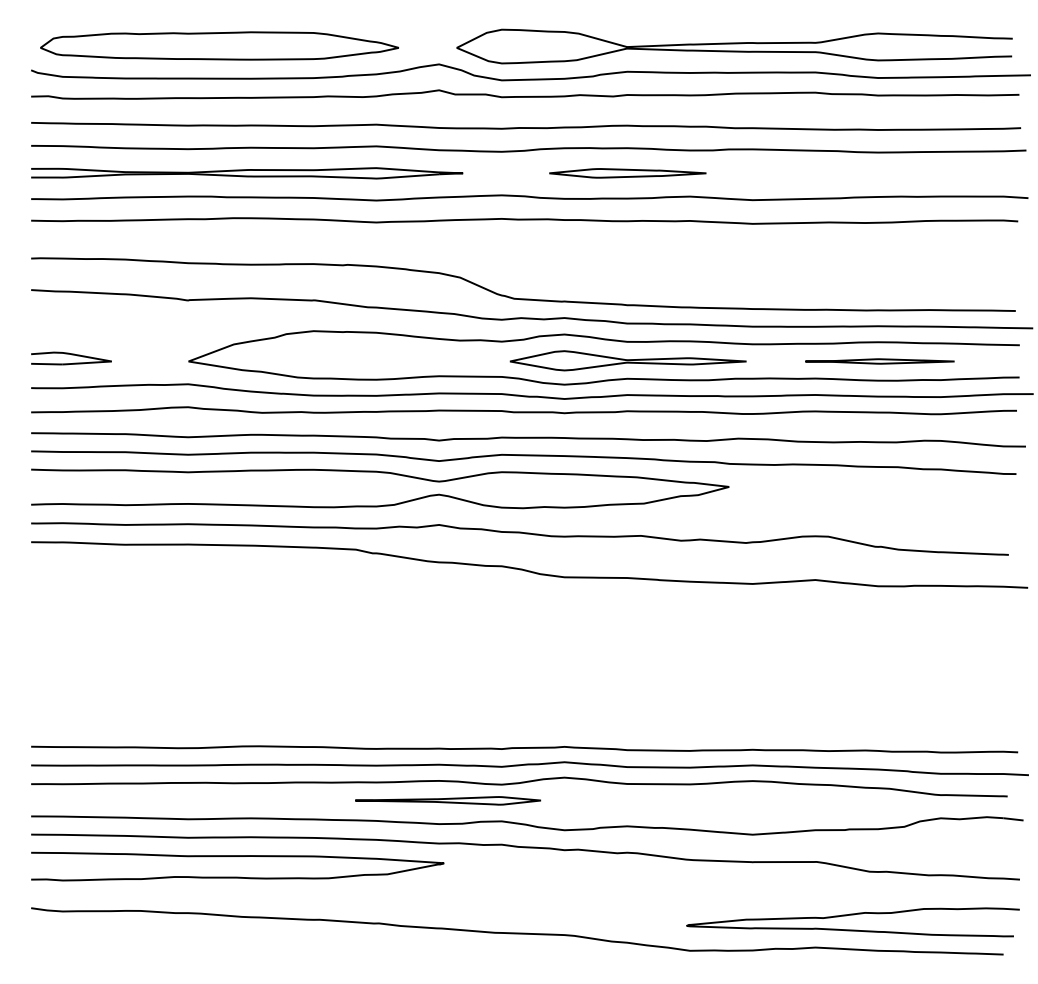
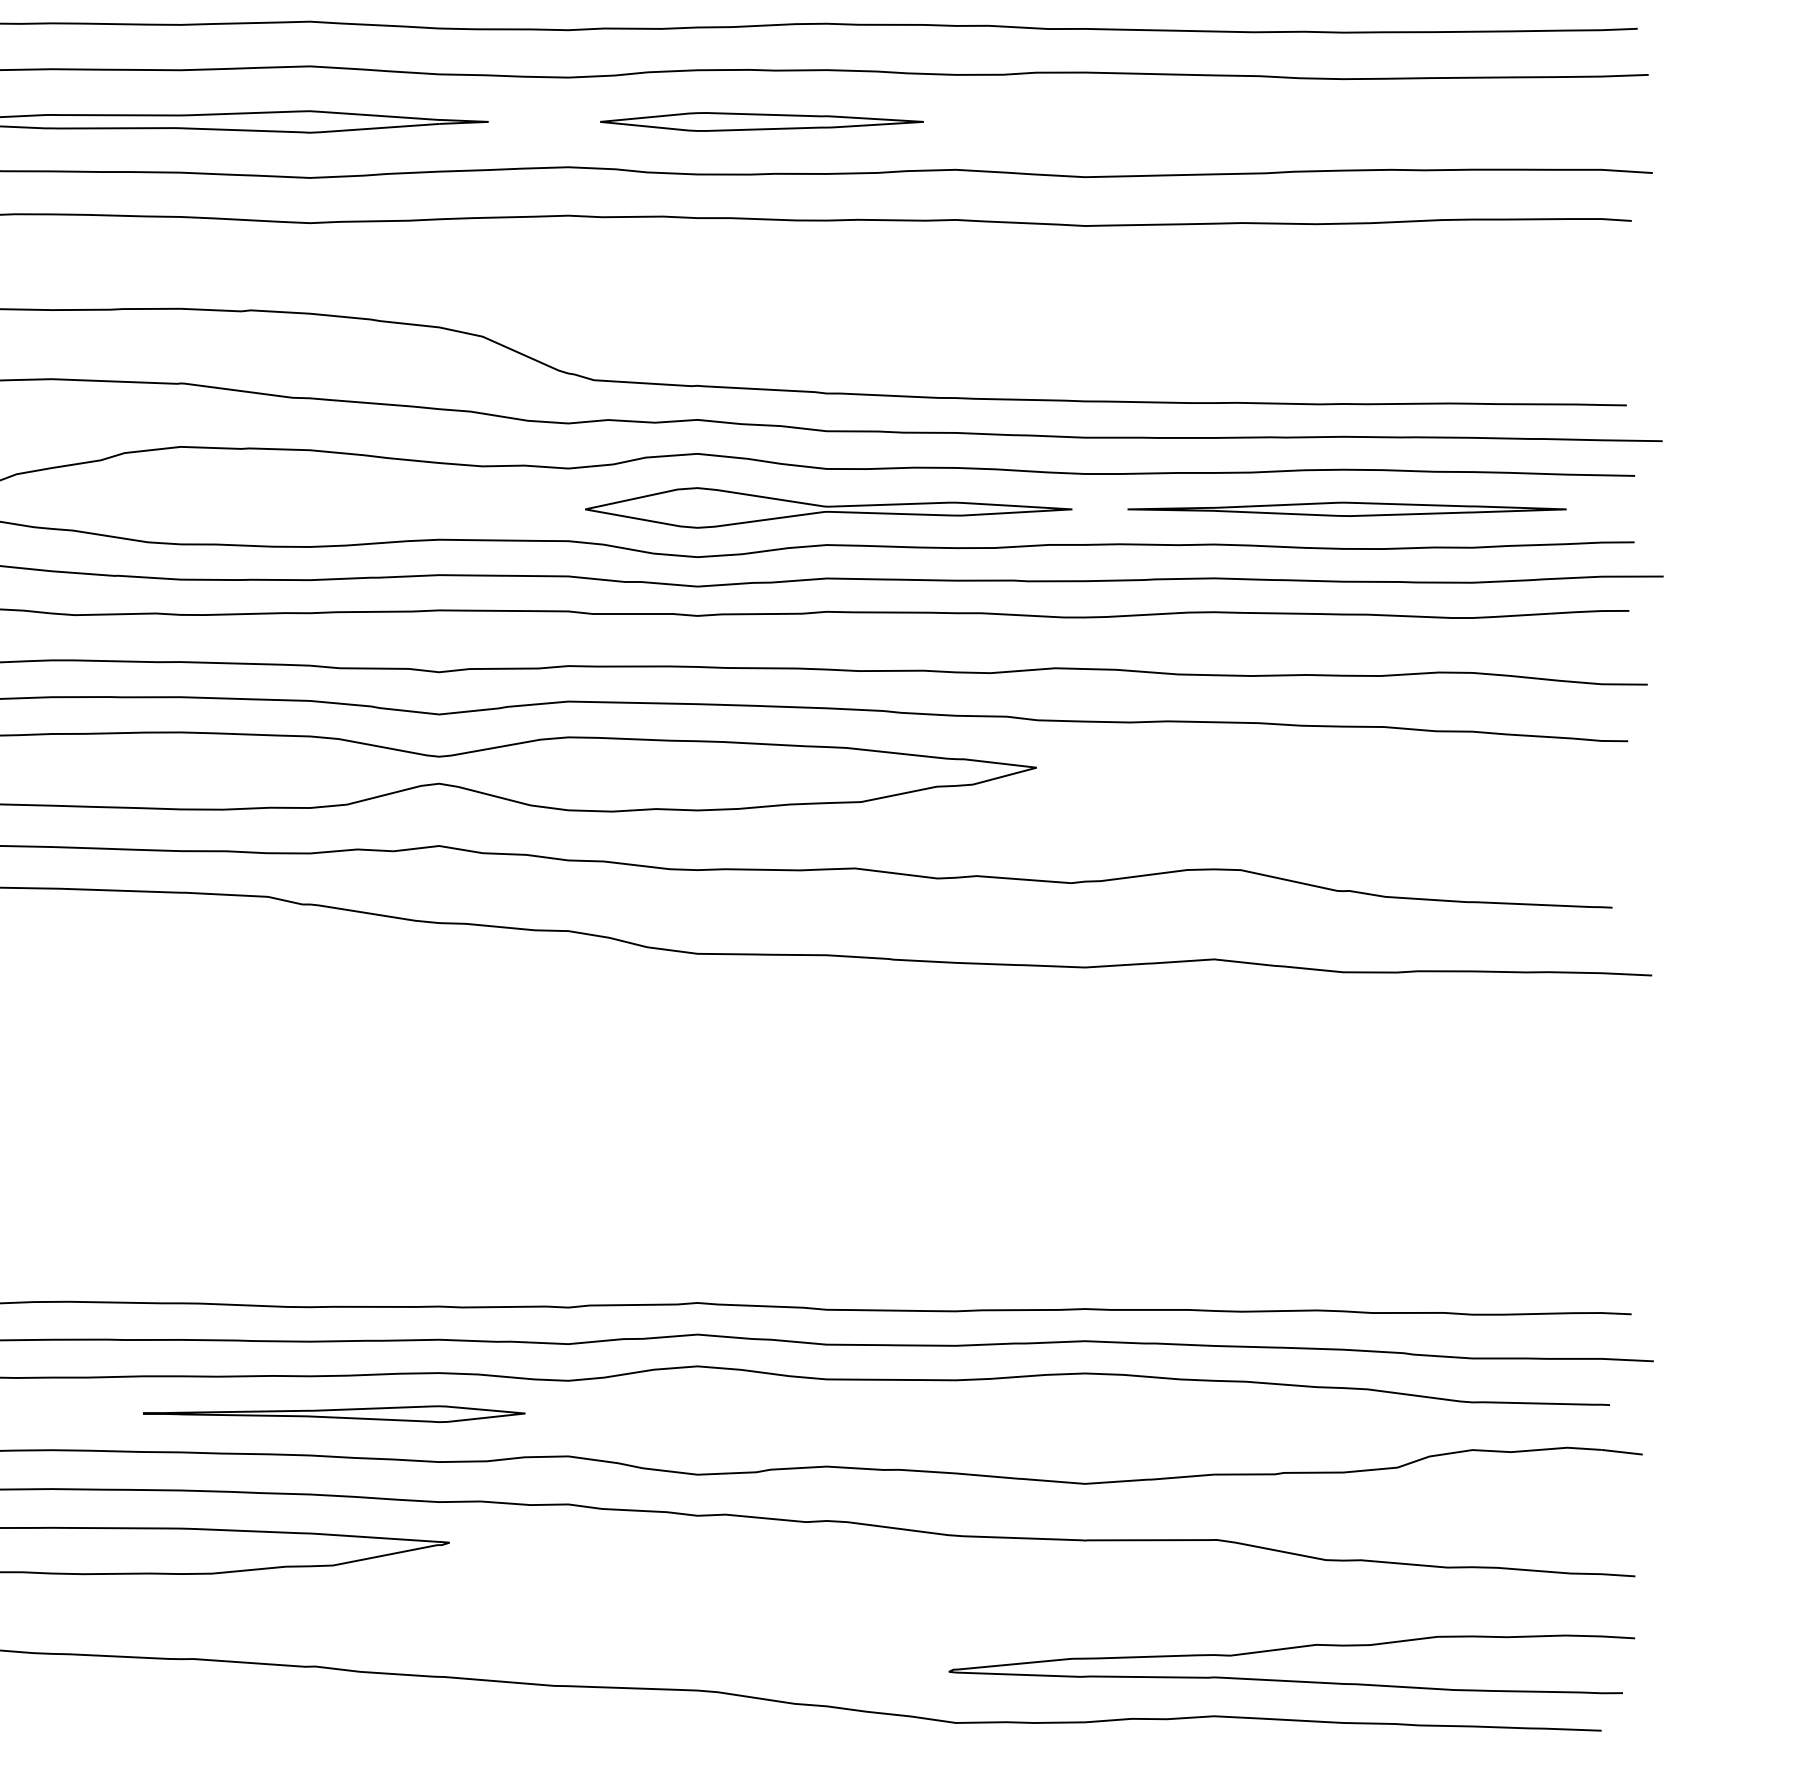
part: (627, 173) -> (761, 122), moved
part: (879, 361) -> (1346, 509), size x1.43
part: (448, 800) -> (334, 1413), moved

